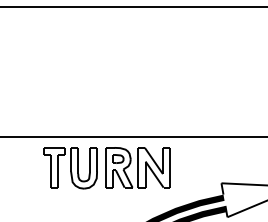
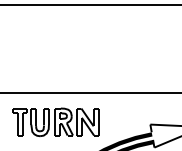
part: (106, 166) -> (55, 121), moved

